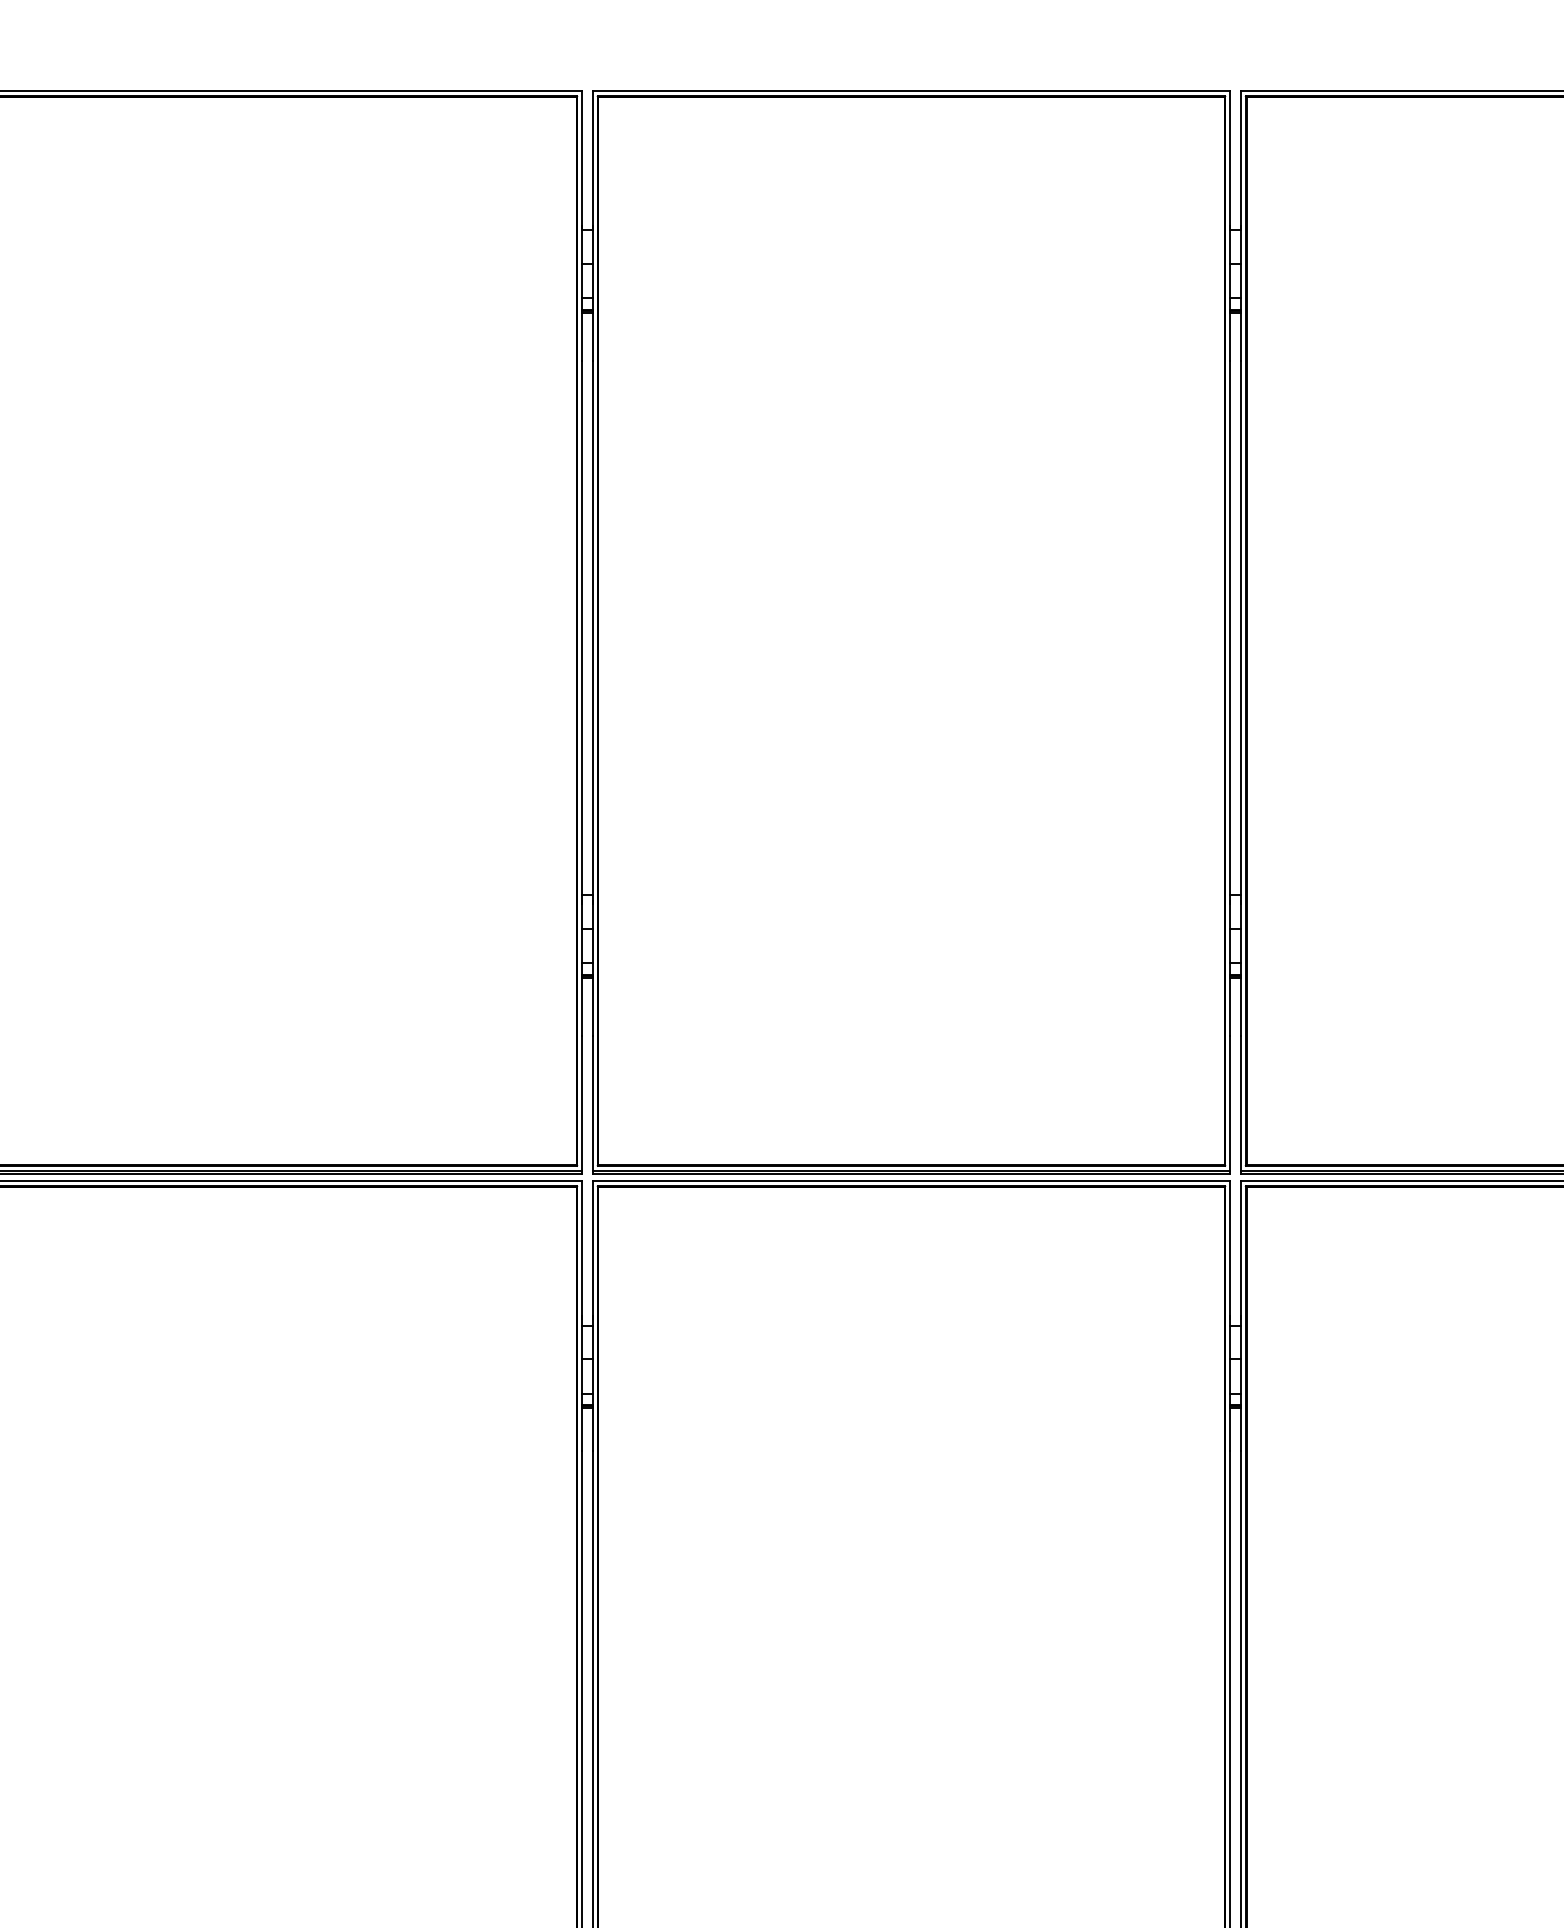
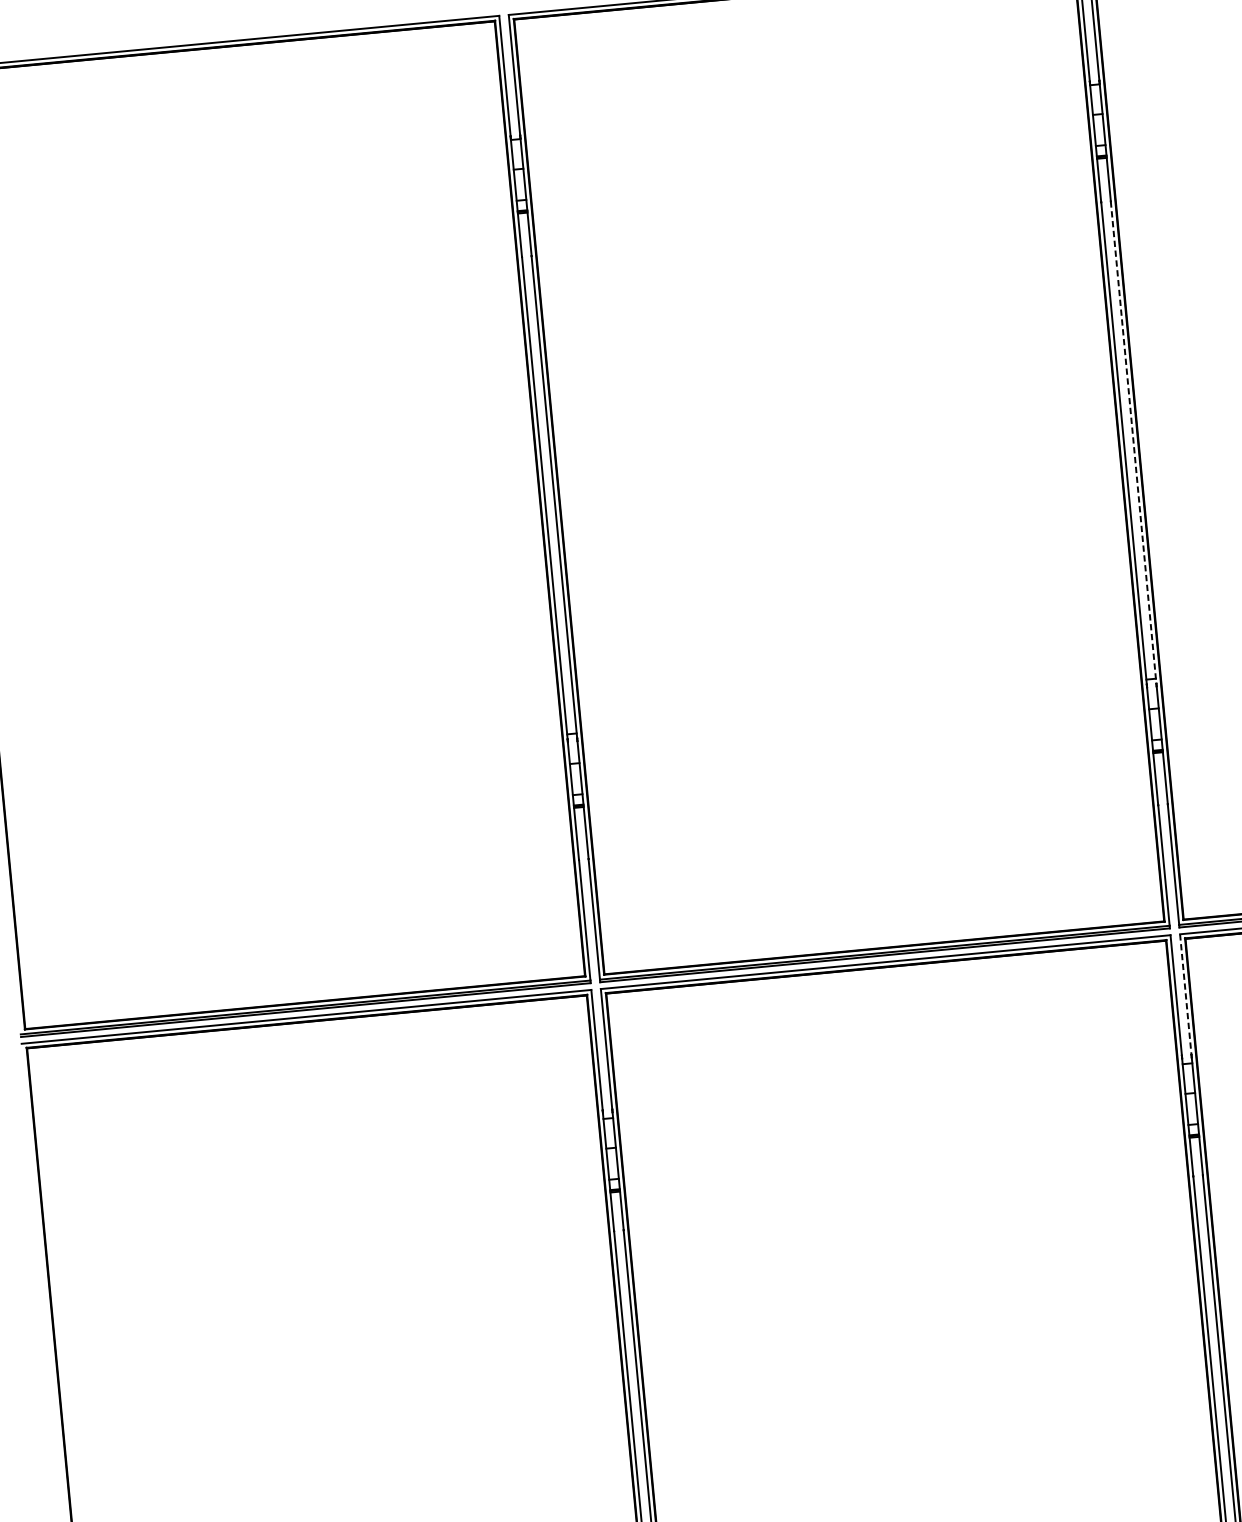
line: (1240, 631) -> (1133, 442), solid -> dashed
line: (1240, 1249) -> (1185, 995), solid -> dashed

